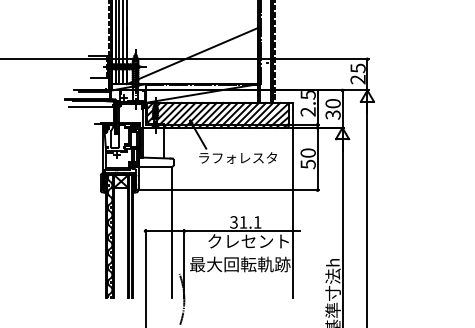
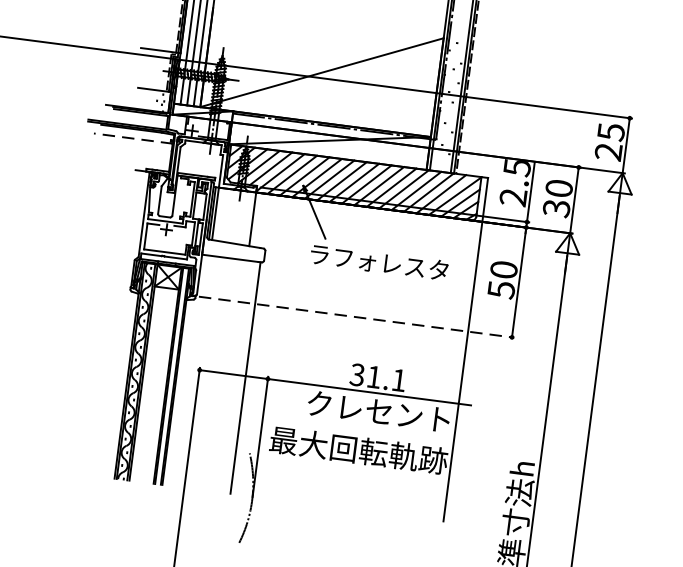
line: (91, 106) -> (132, 138), solid -> dashed
line: (229, 190) -> (356, 317), solid -> dashed

